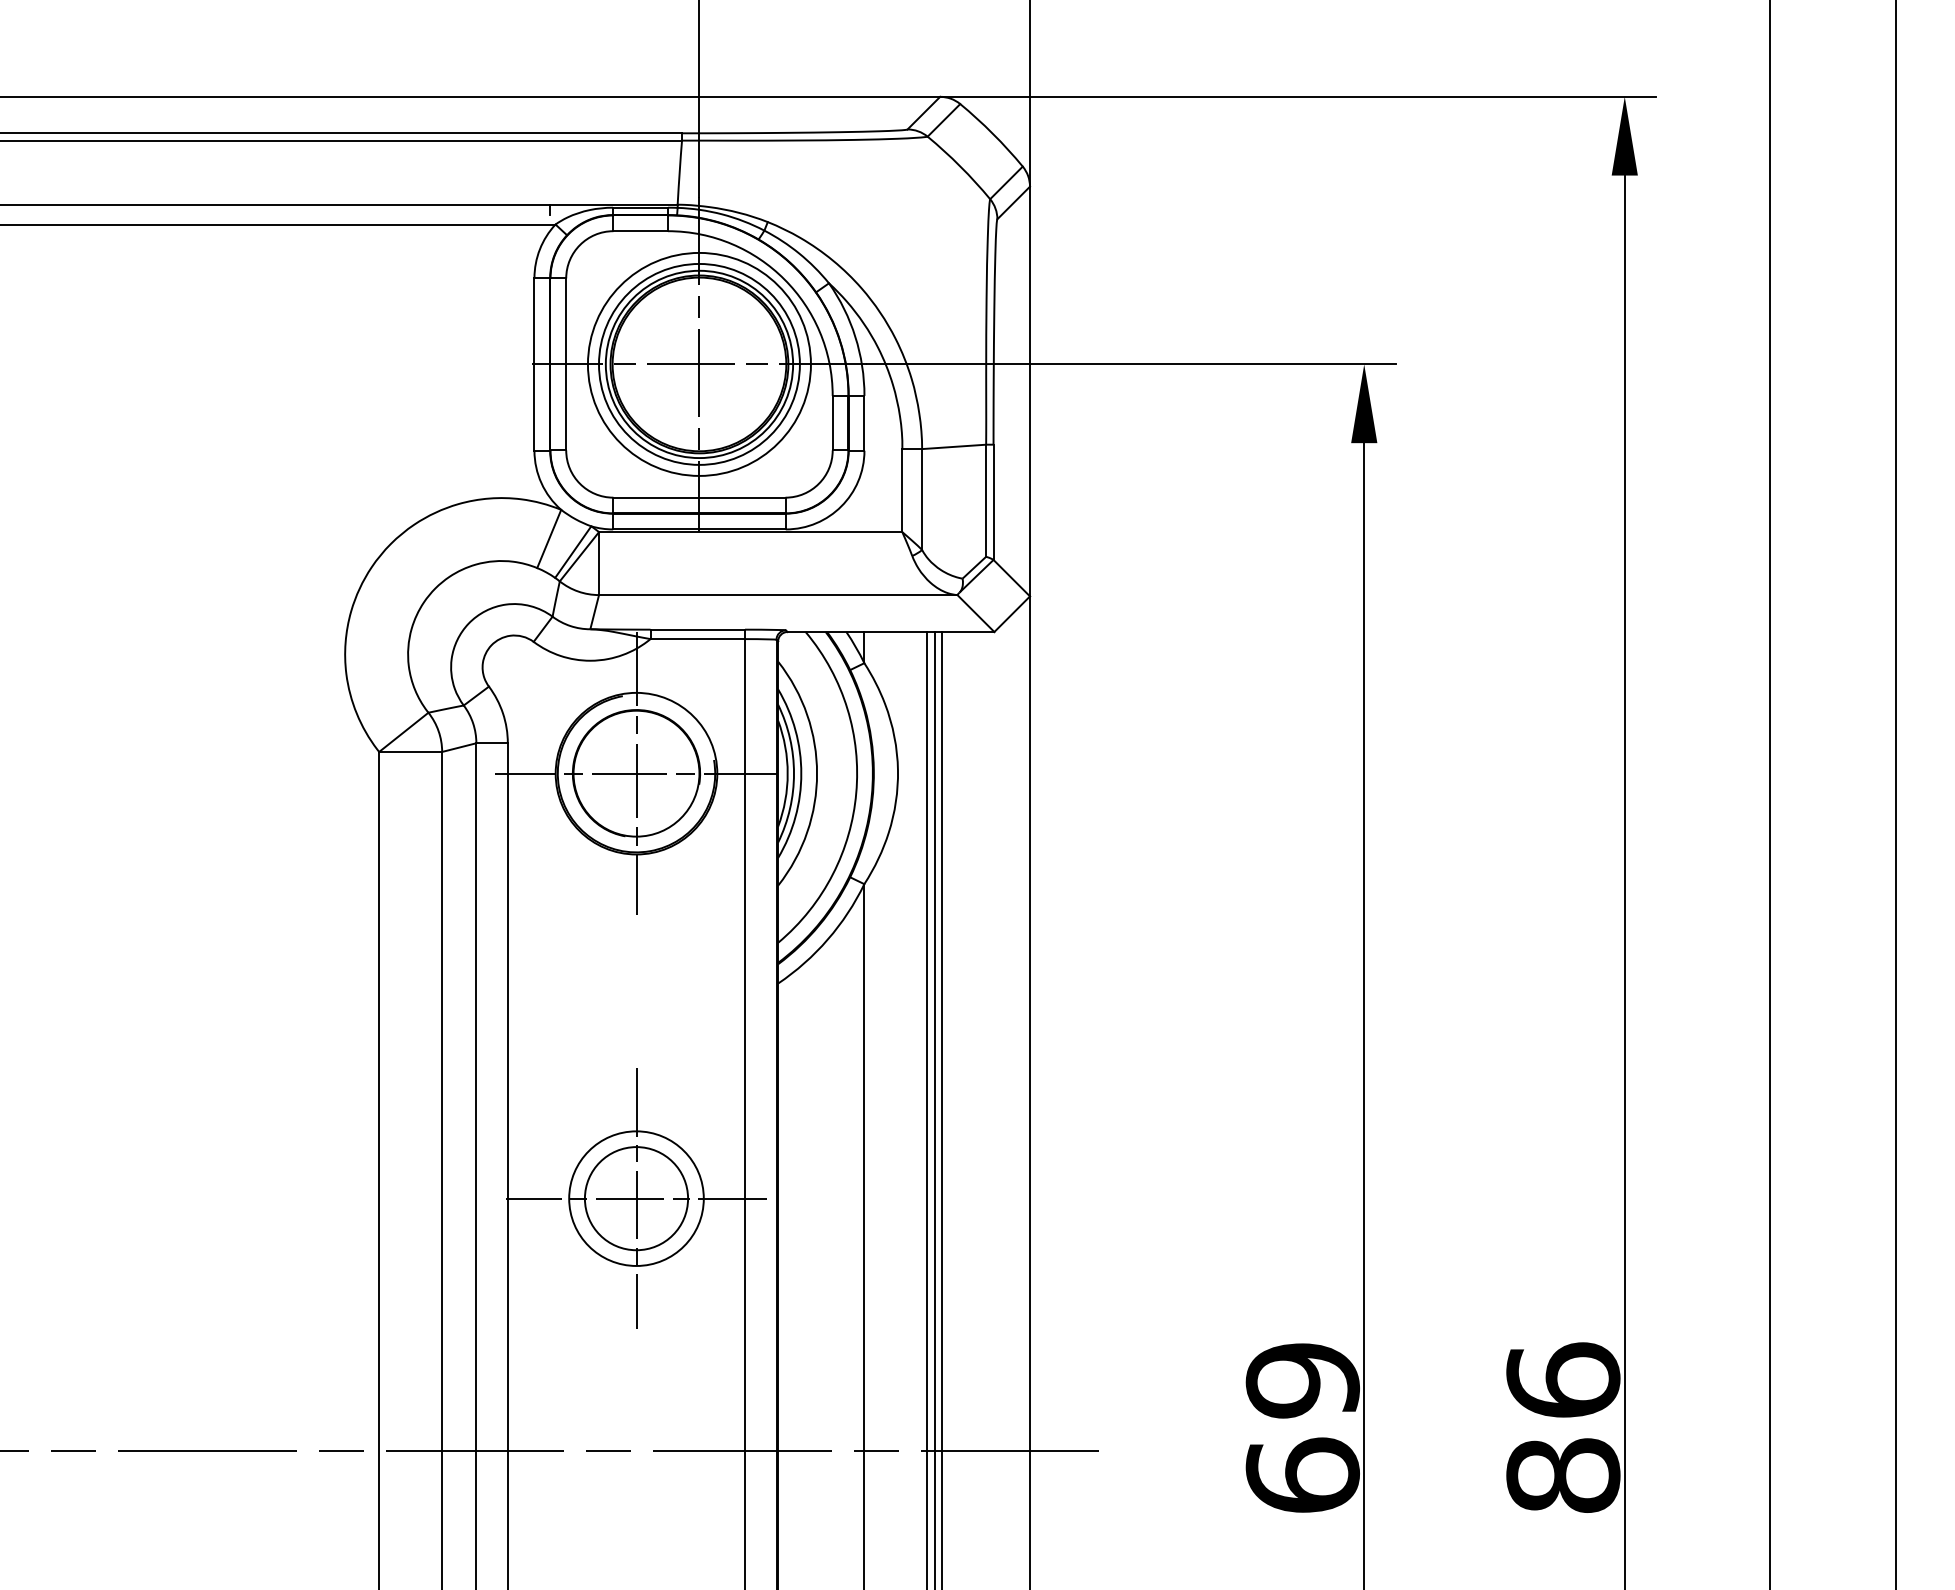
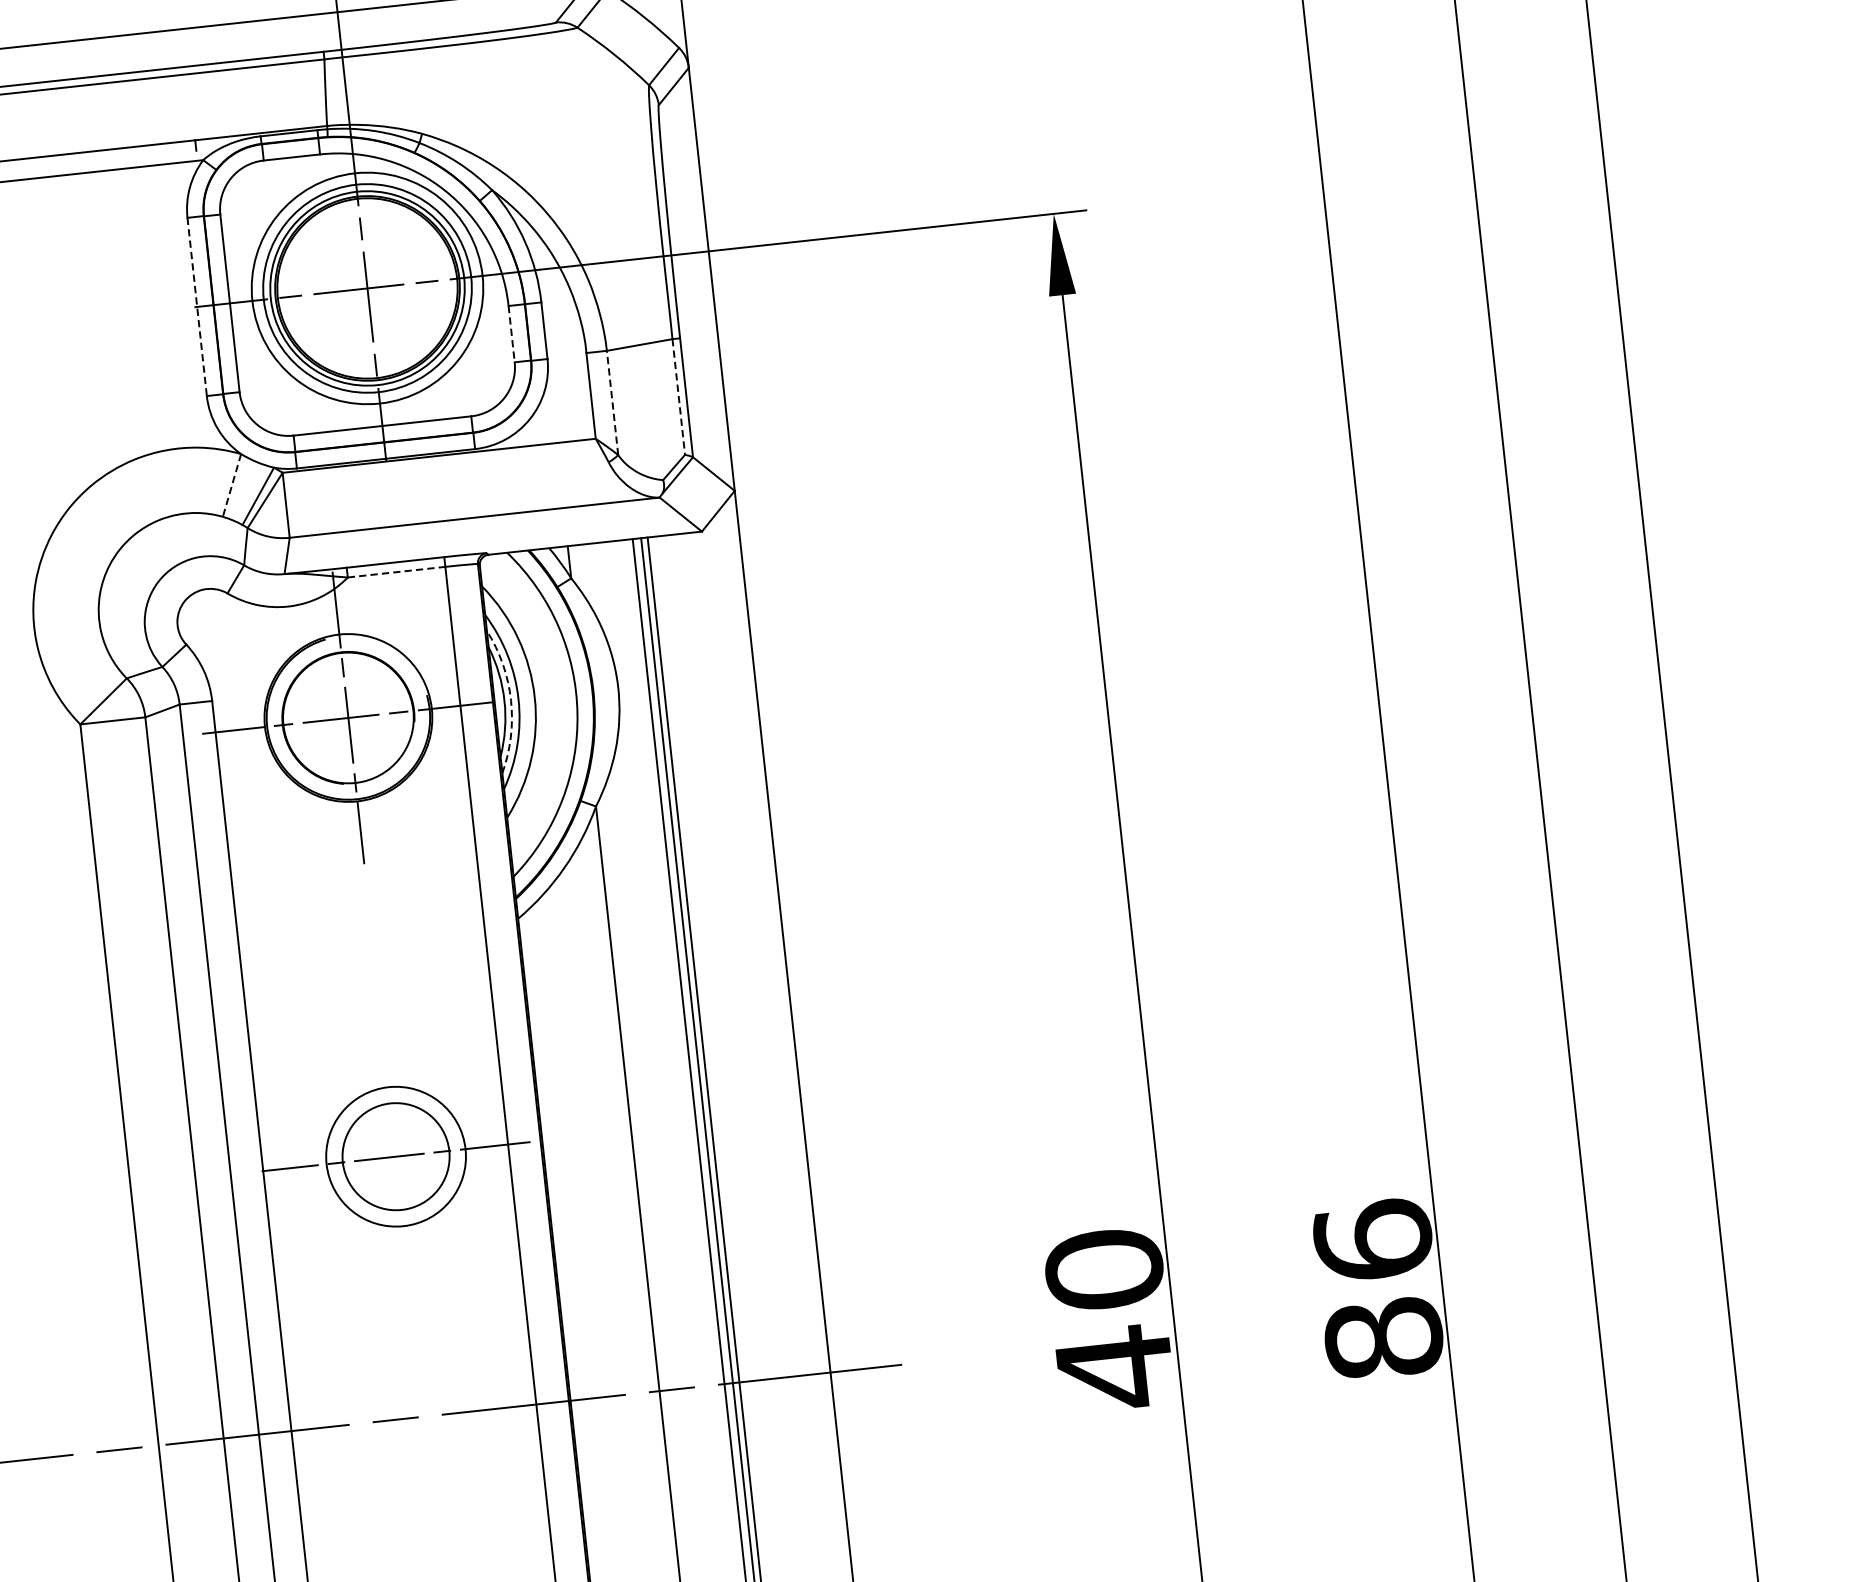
line: (534, 364) -> (197, 307), solid -> dashed
line: (832, 423) -> (511, 334), solid -> dashed
line: (922, 499) -> (612, 402), solid -> dashed
line: (986, 501) -> (679, 397), solid -> dashed
line: (549, 539) -> (232, 485), solid -> dashed
line: (698, 639) -> (397, 572), solid -> dashed
arc: (794, 773) -> (511, 700), solid -> dashed
line: (636, 1198) -> (396, 1156), removed
text: (1302, 1428) -> (1109, 1319), 69 -> 40

